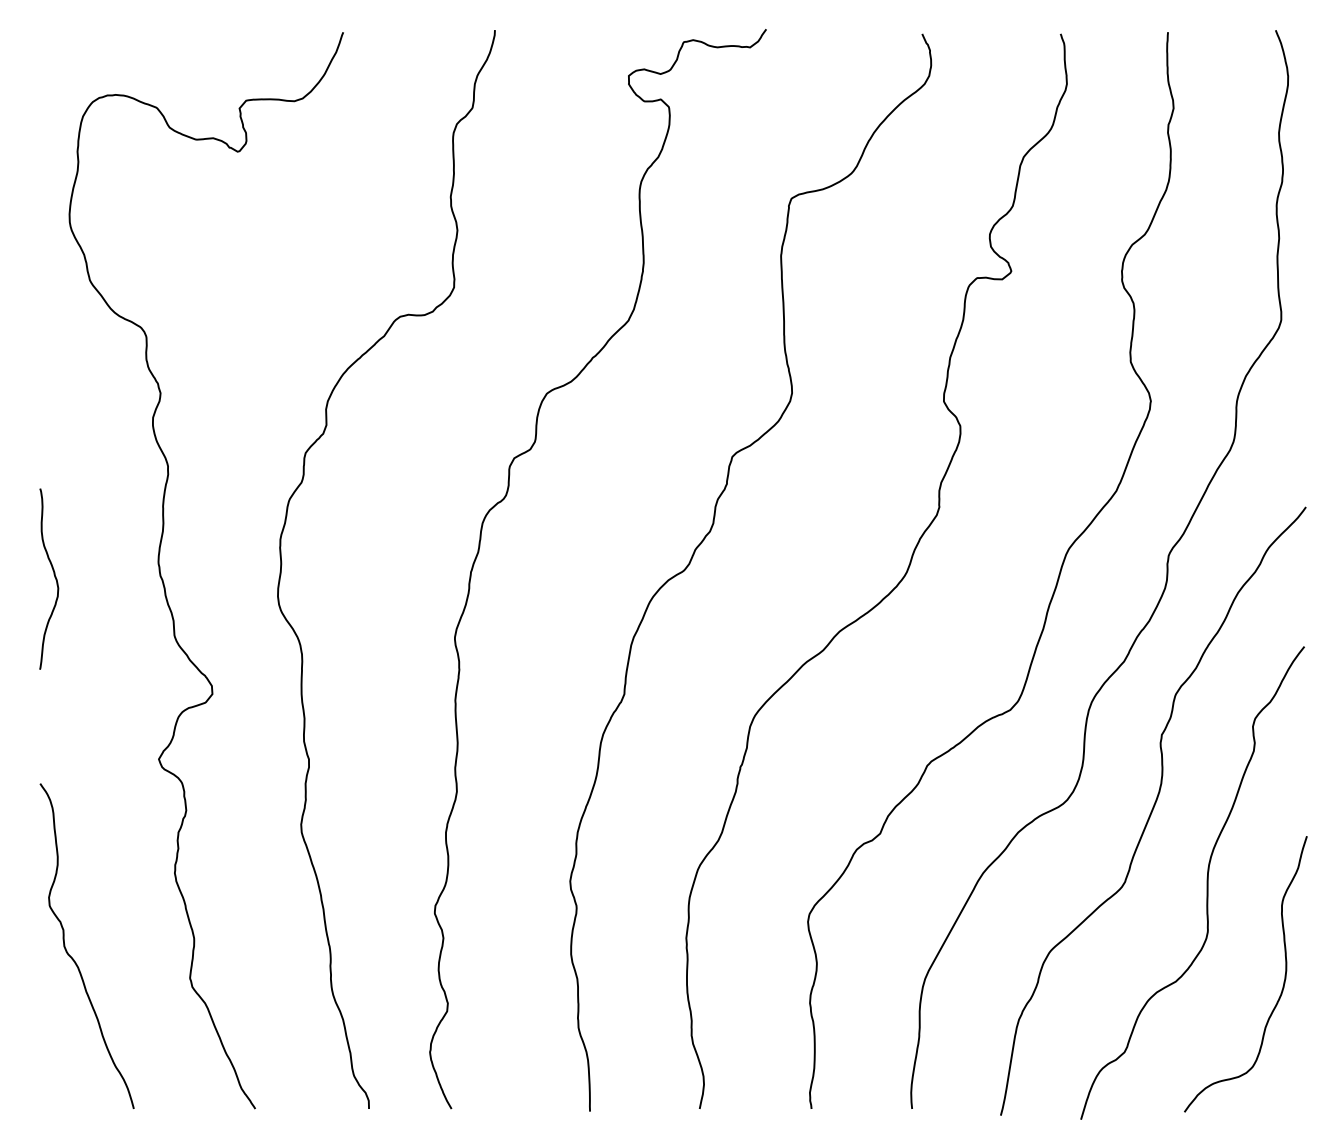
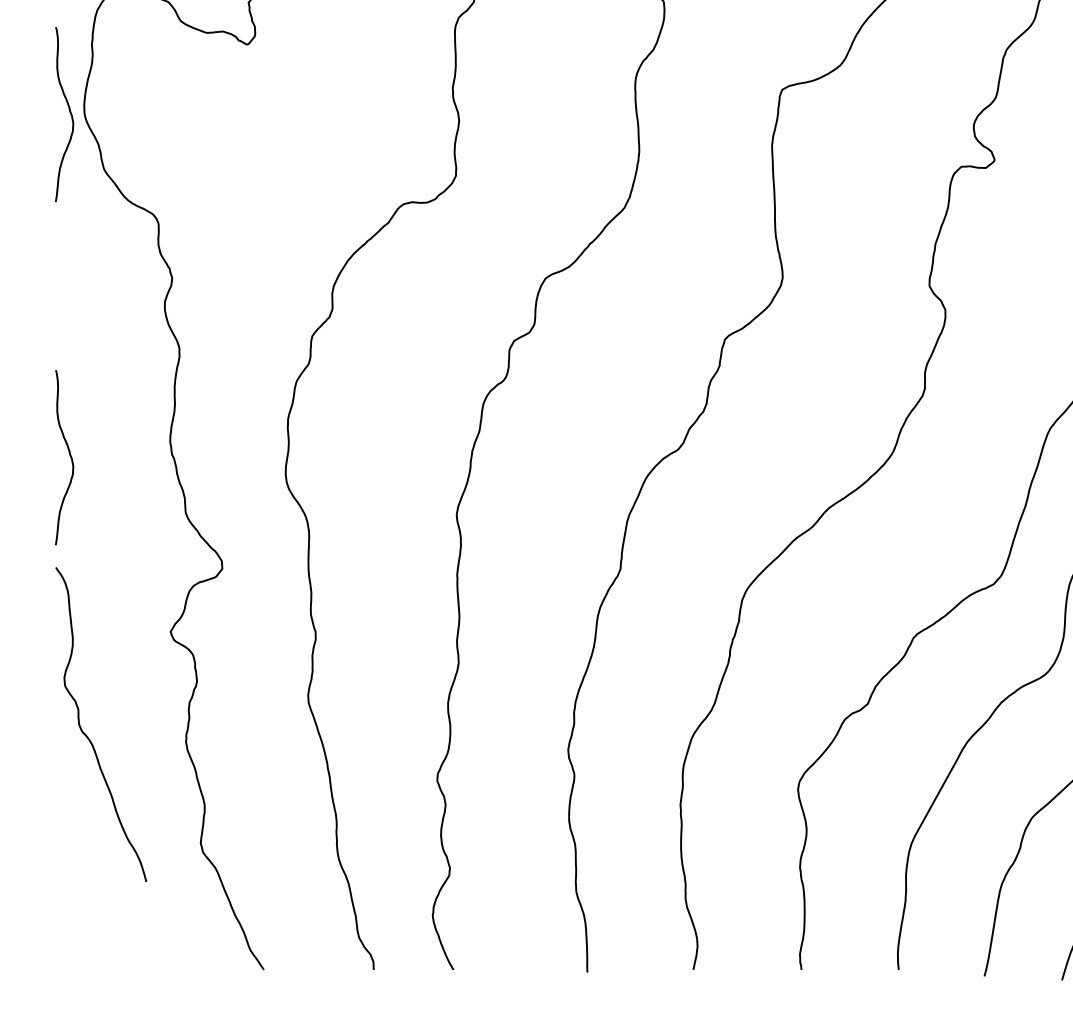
curve: (54, 222) -> (69, 112), added
curve: (73, 958) -> (88, 736), moved

